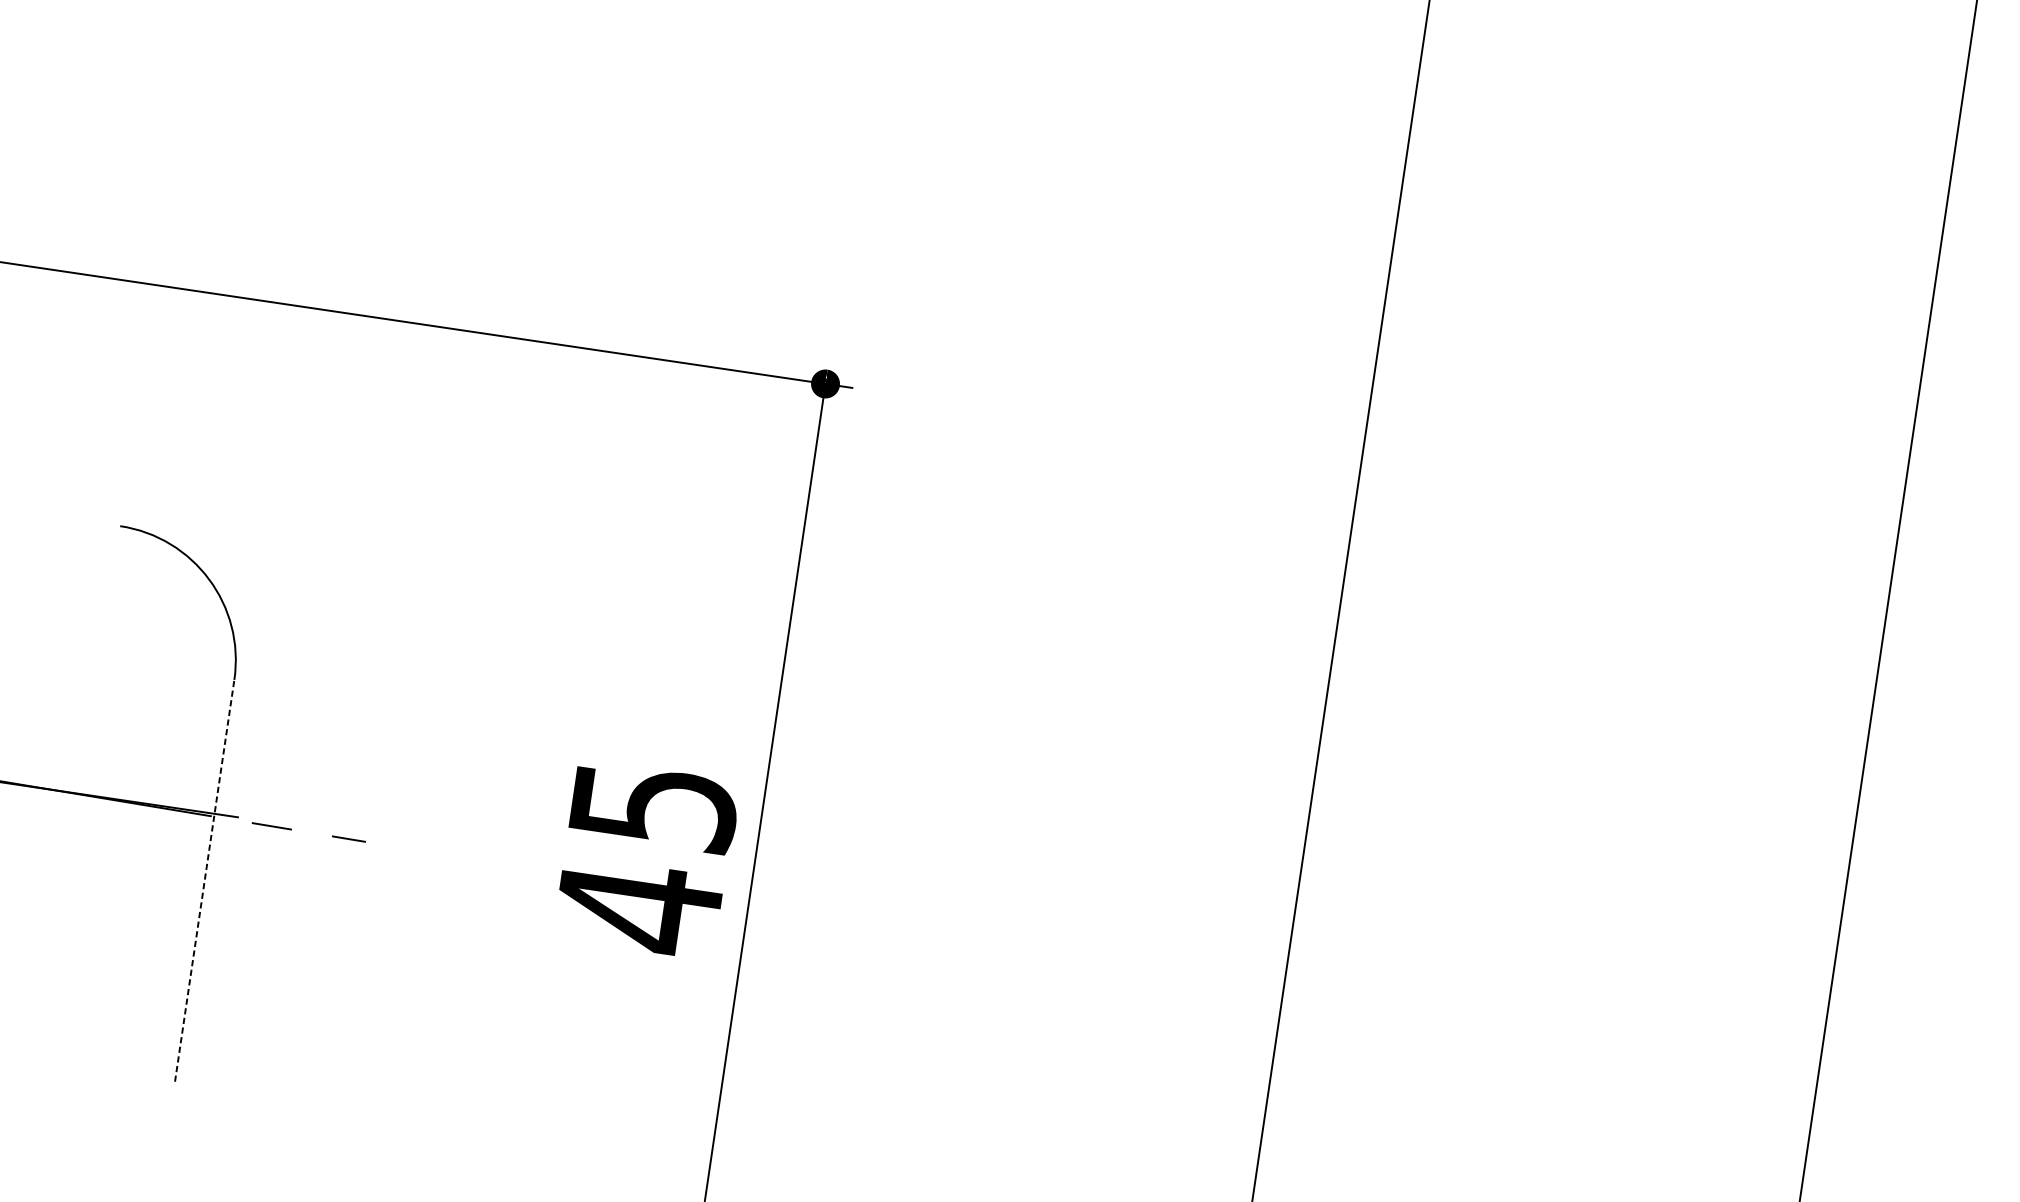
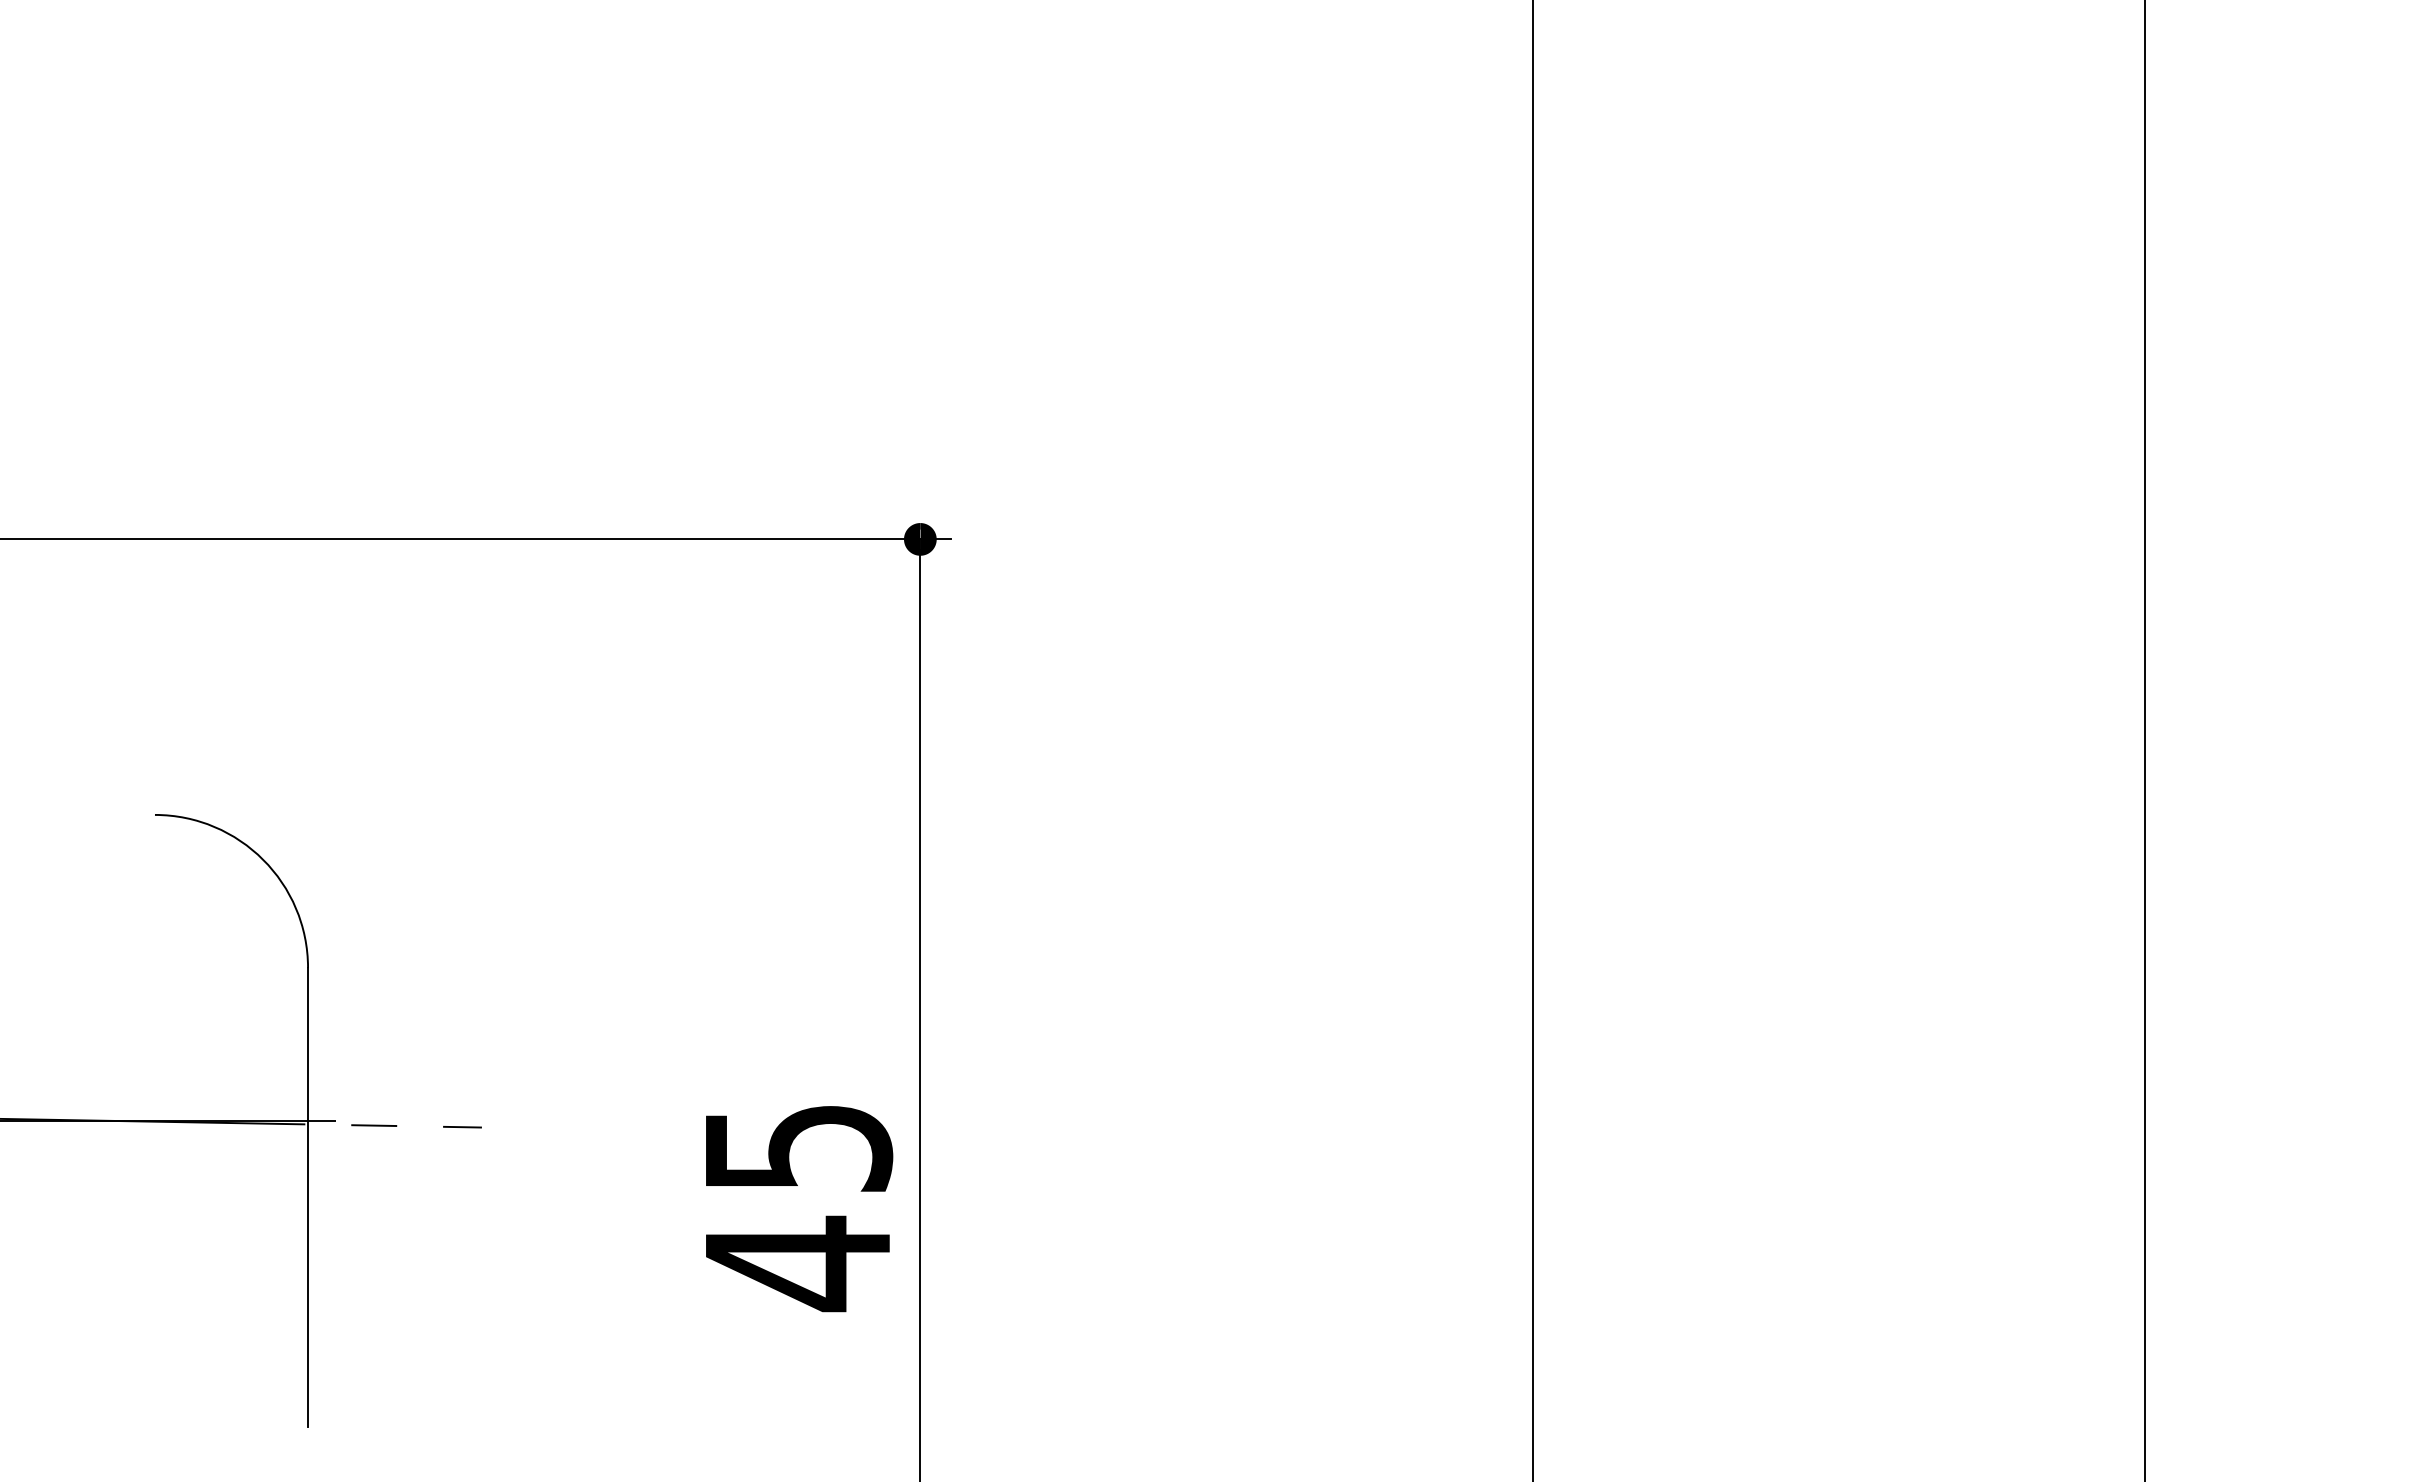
text: (647, 860) -> (799, 1209), moved
line: (205, 880) -> (308, 1197), dashed -> solid

